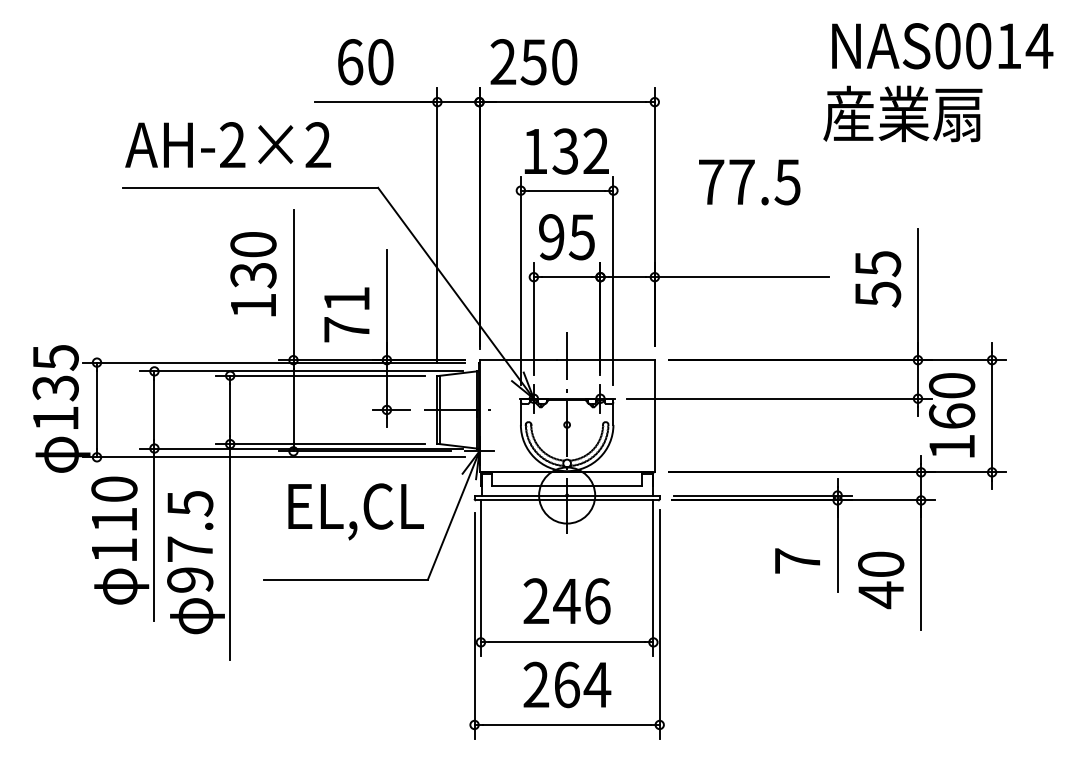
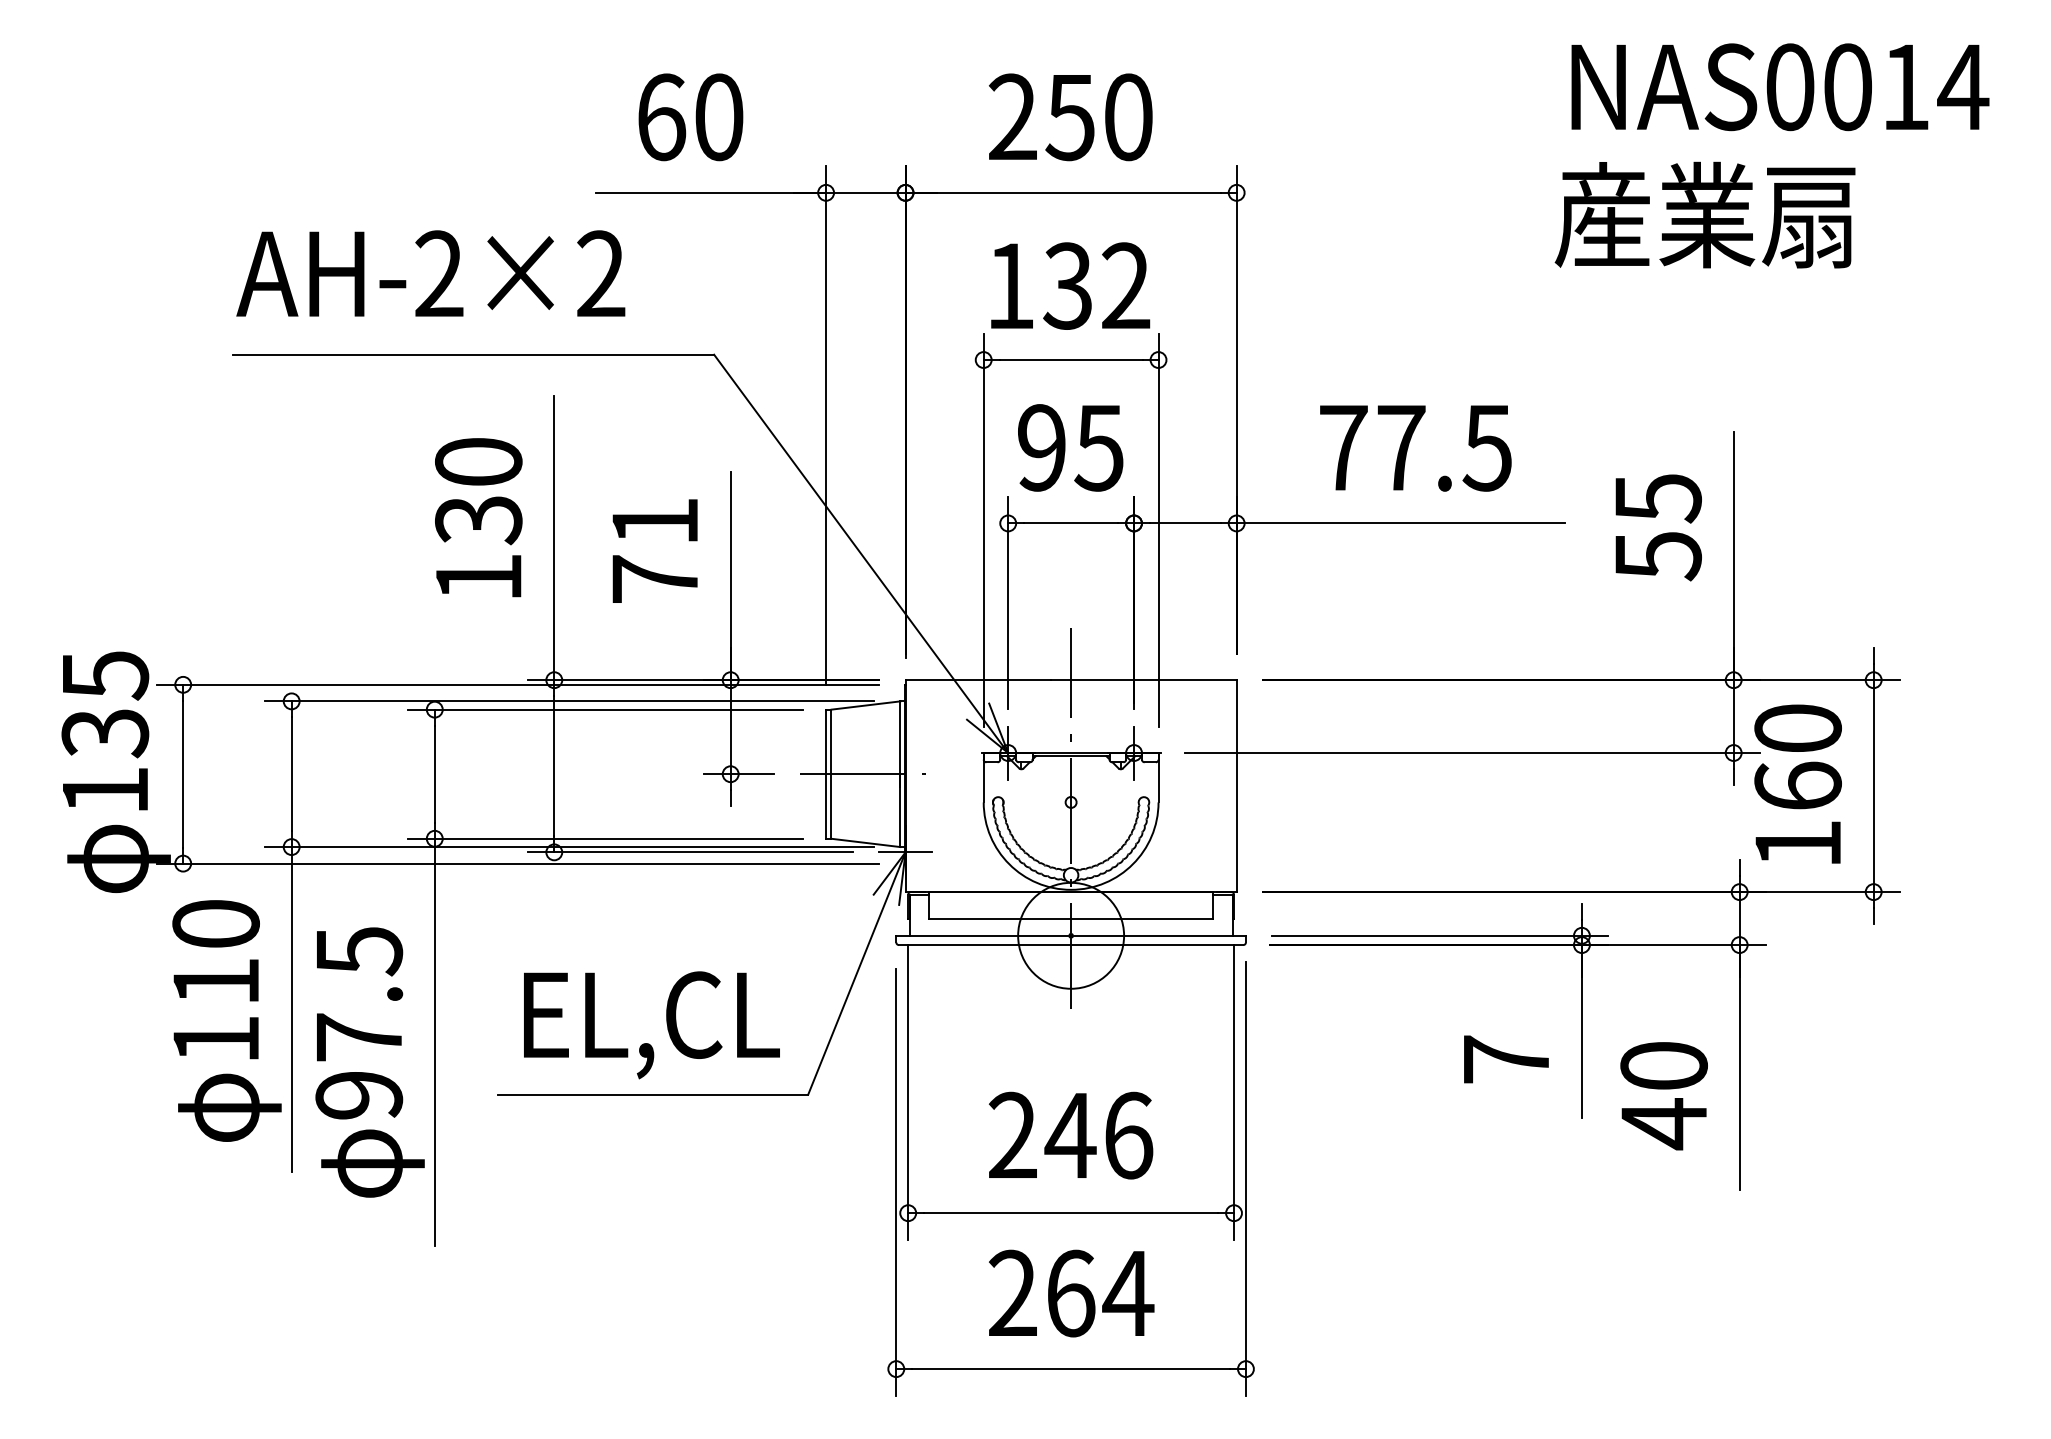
text: (533, 62) -> (1069, 117), moved
text: (749, 182) -> (1415, 448), moved
text: (346, 314) -> (654, 550), moved
text: (355, 511) -> (650, 1024), moved

